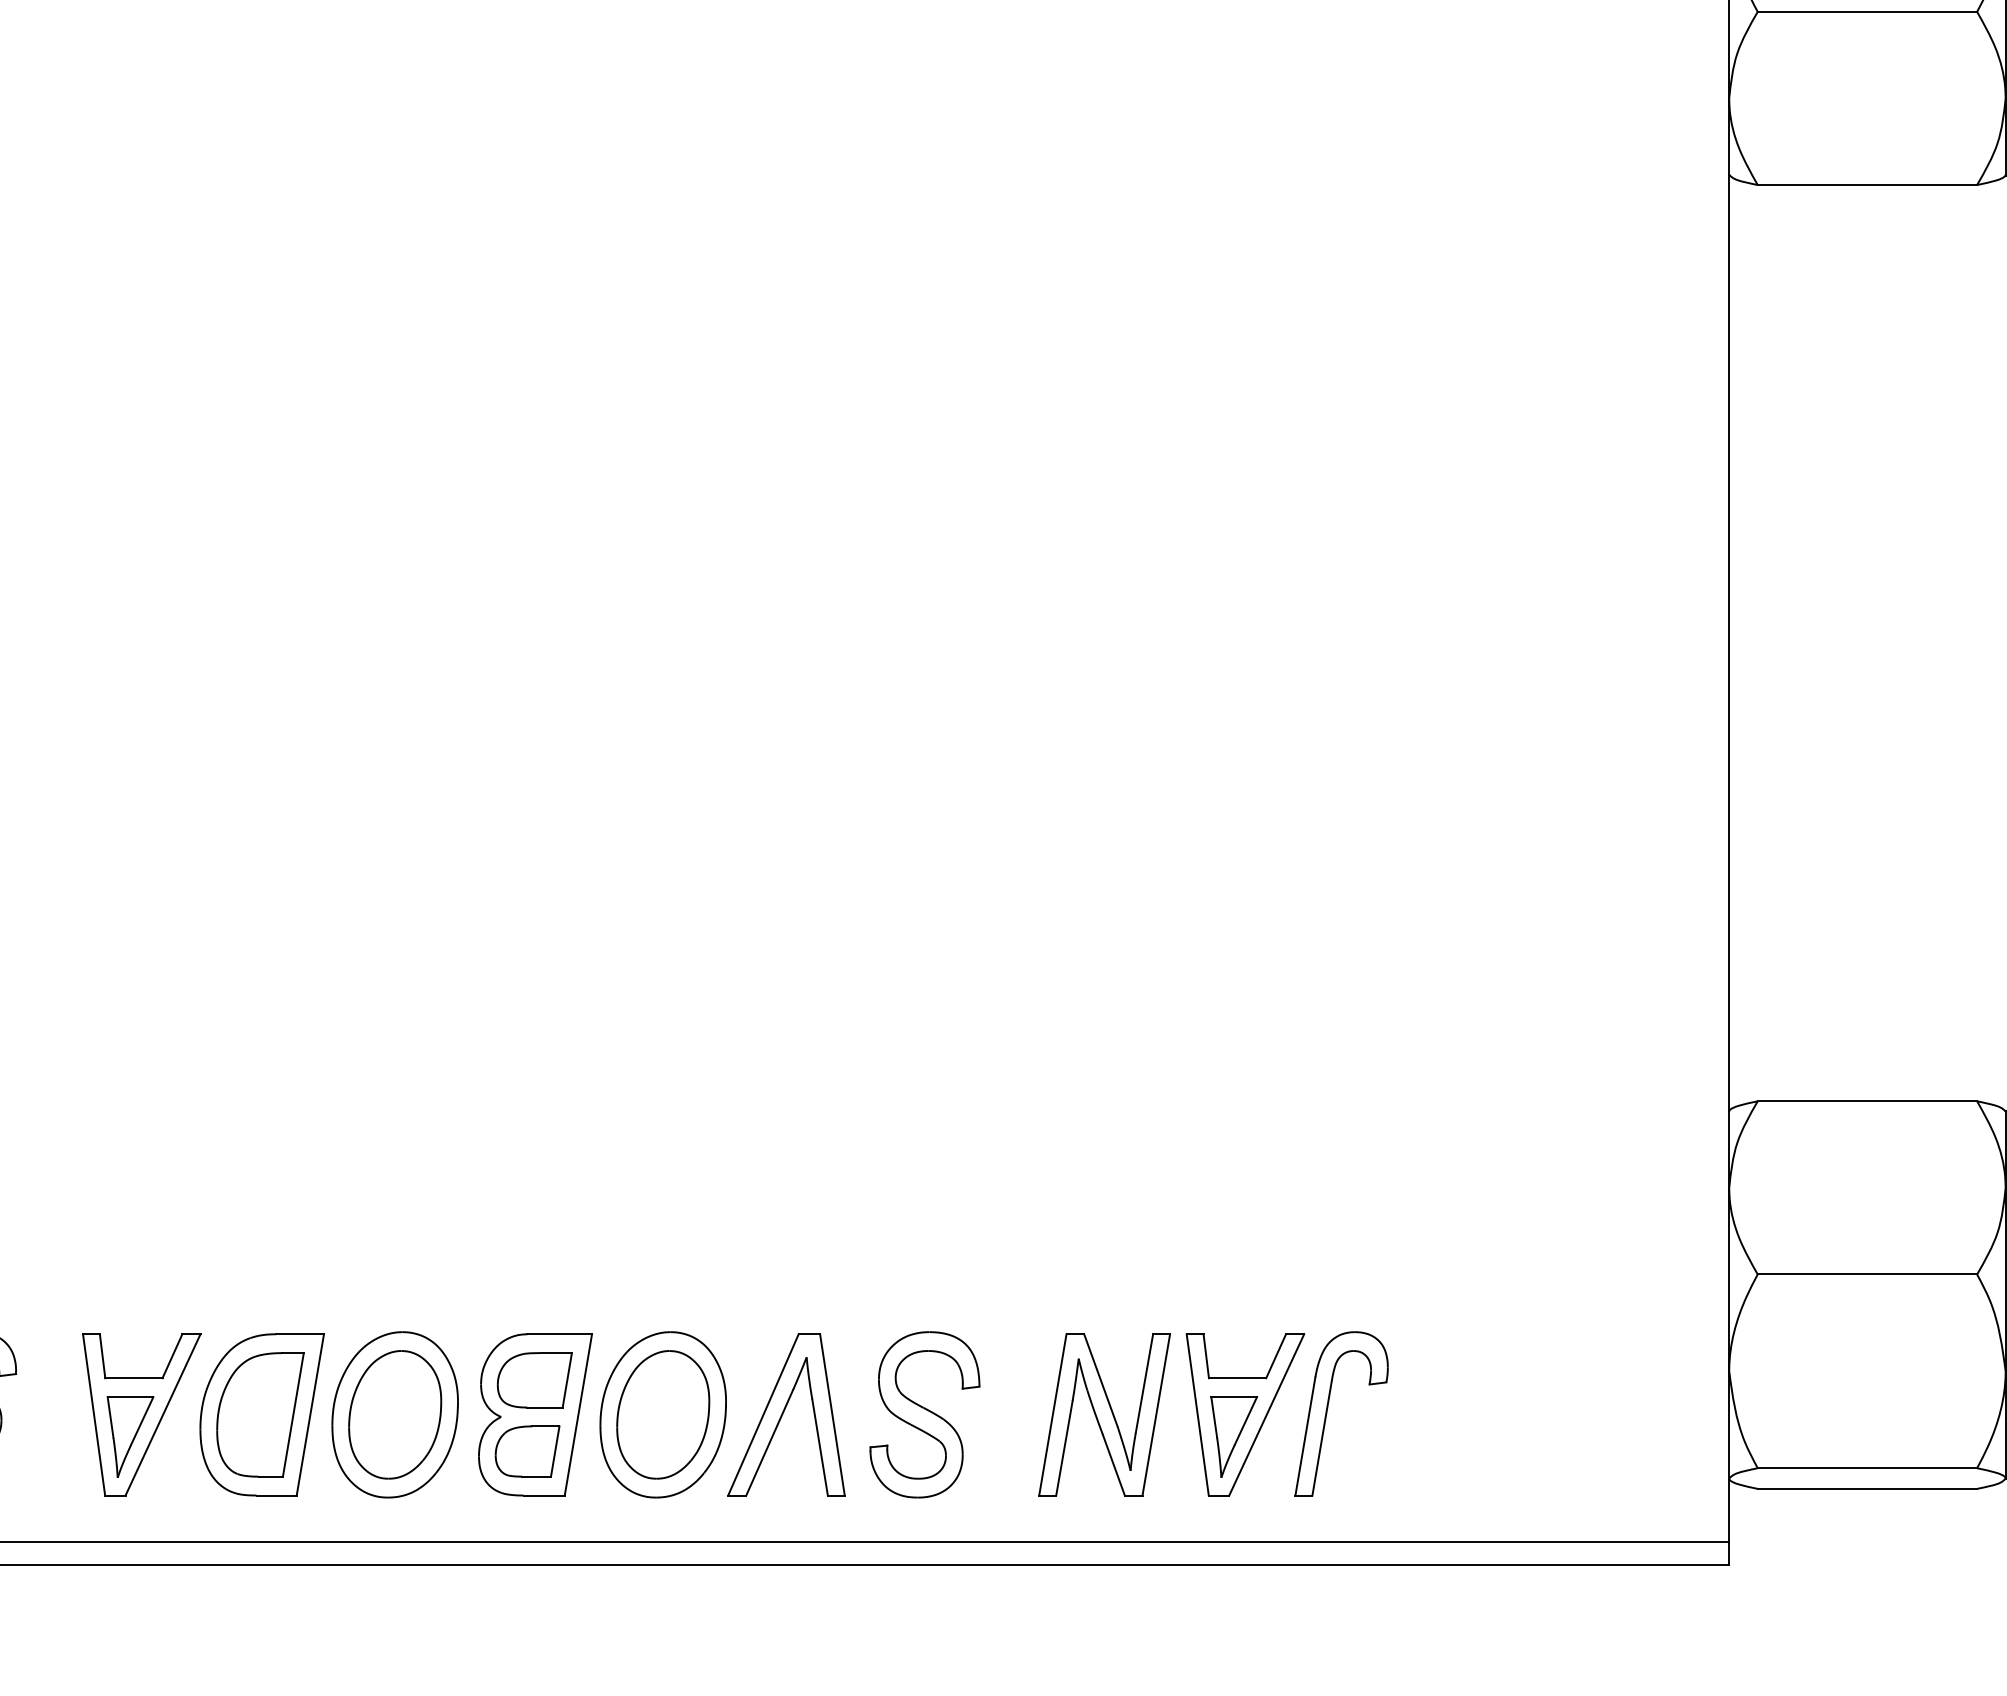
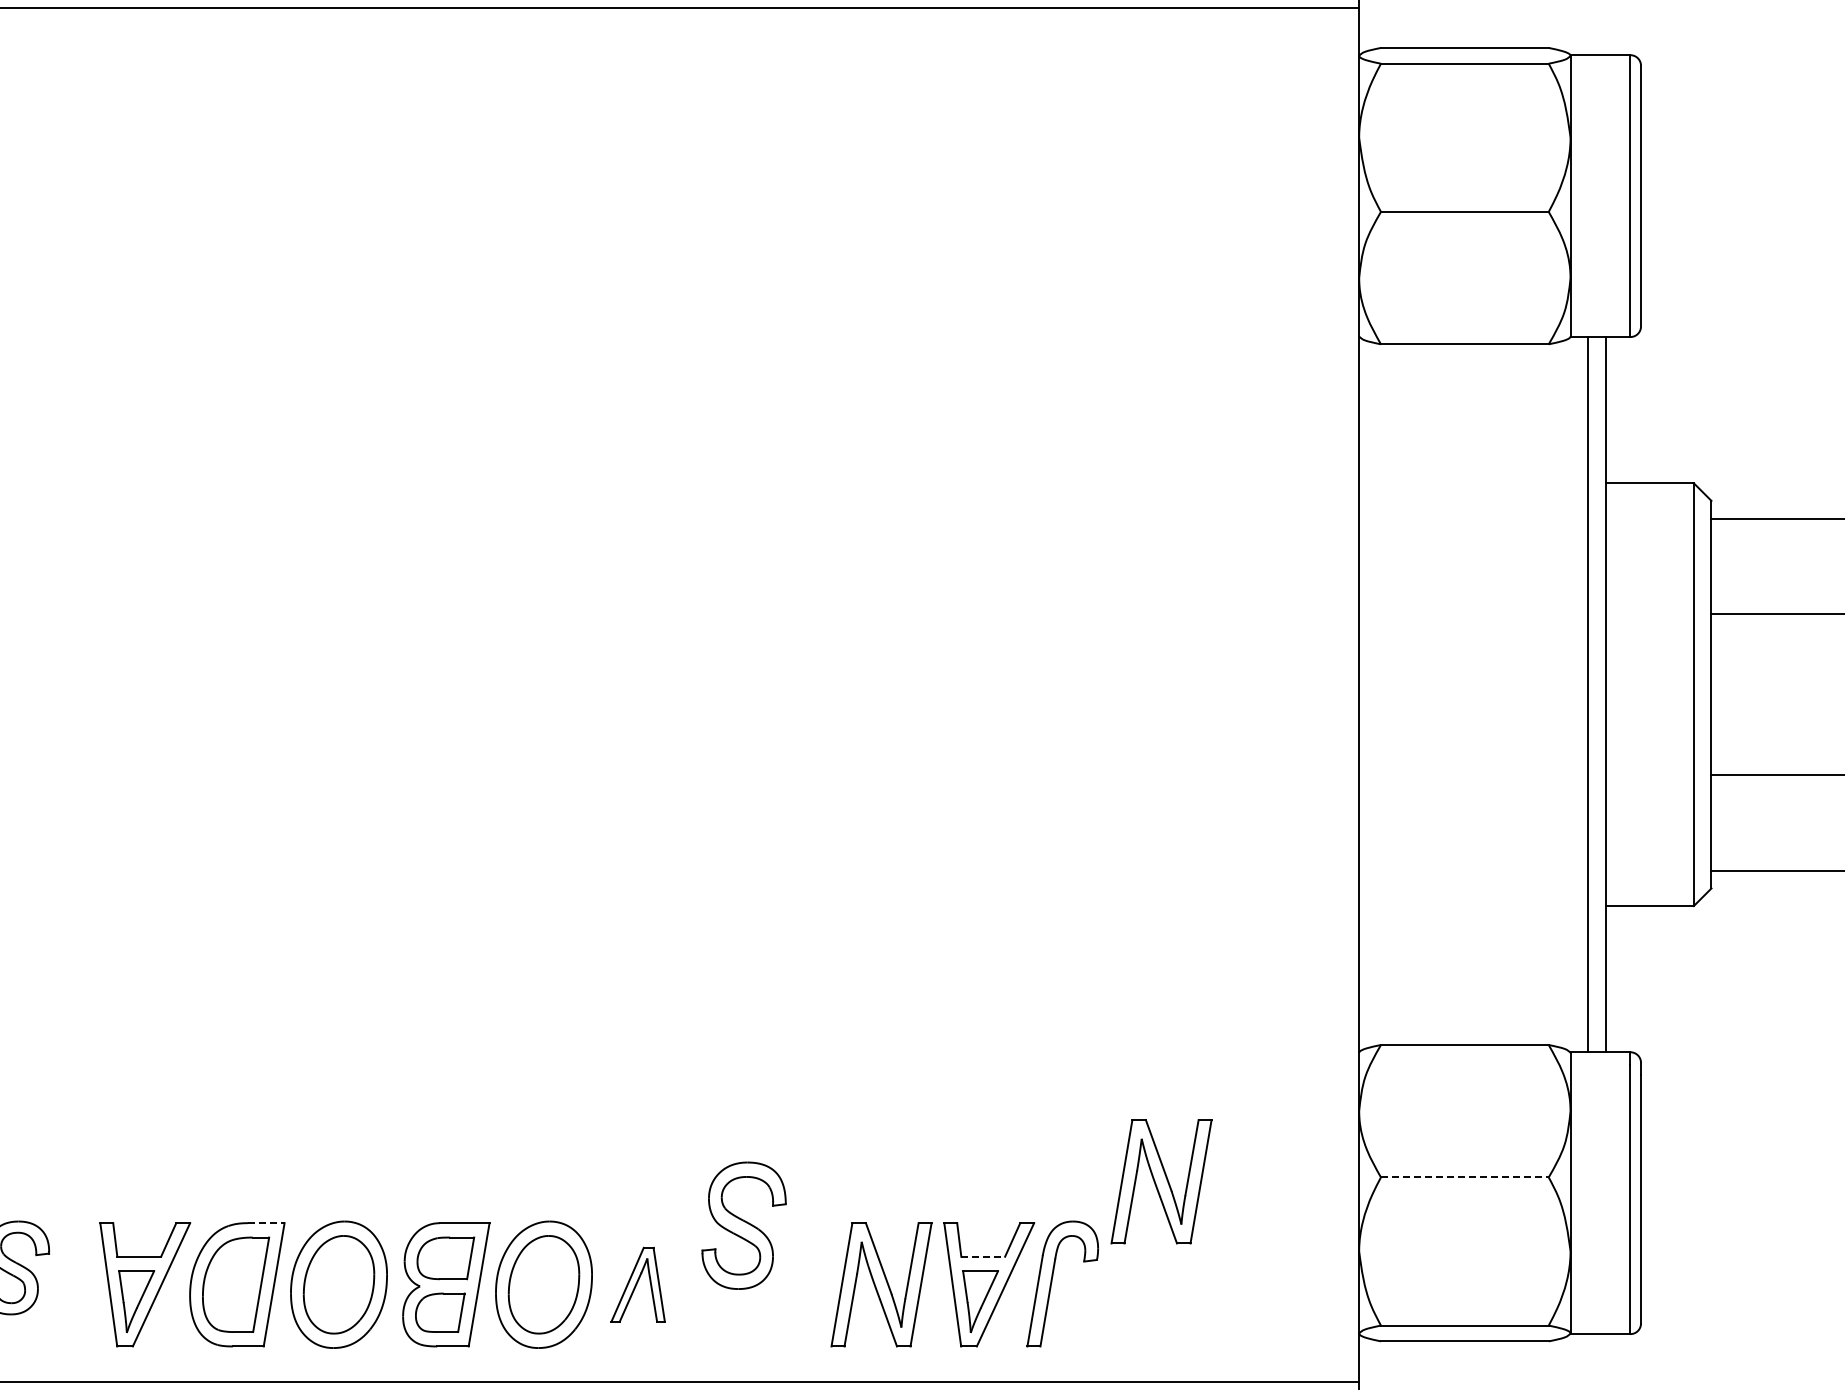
line: (1866, 1274) -> (1464, 1177), solid -> dashed
part: (1470, 1279) -> (1161, 1181), added
line: (300, 1334) -> (266, 1223), solid -> dashed
line: (1237, 1377) -> (983, 1256), solid -> dashed
part: (785, 1414) -> (637, 1284), size x0.6
part: (924, 1414) -> (743, 1225), moved

